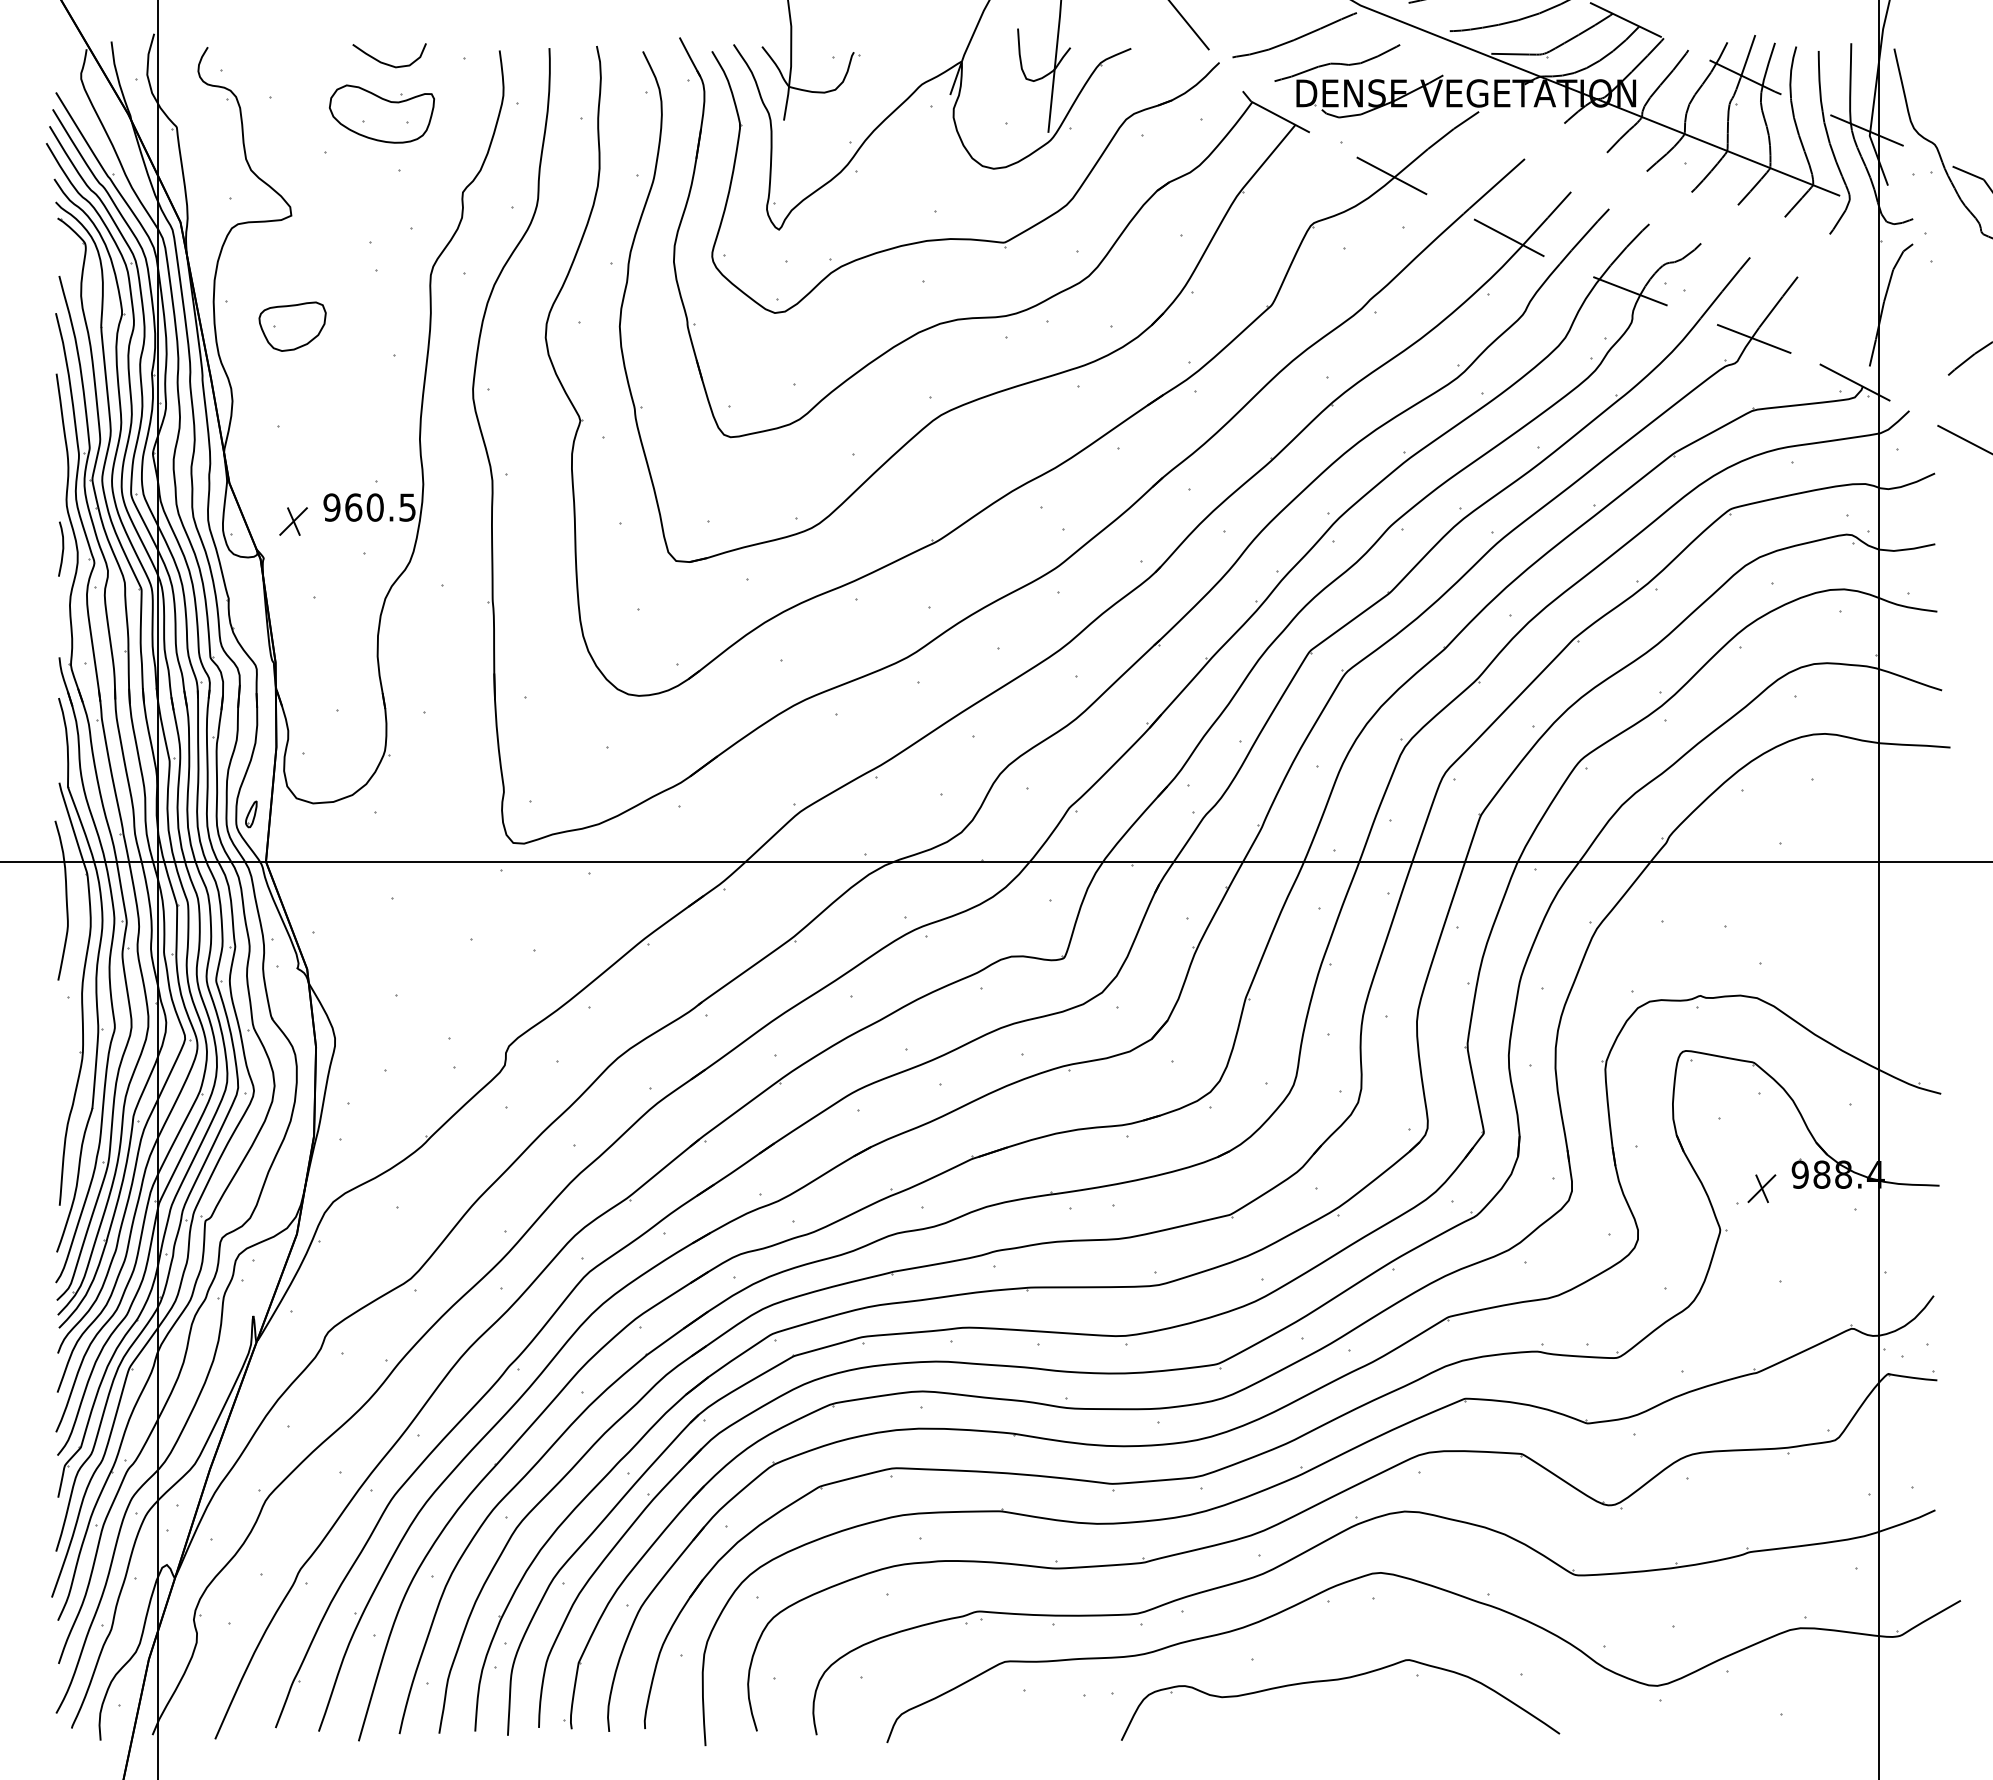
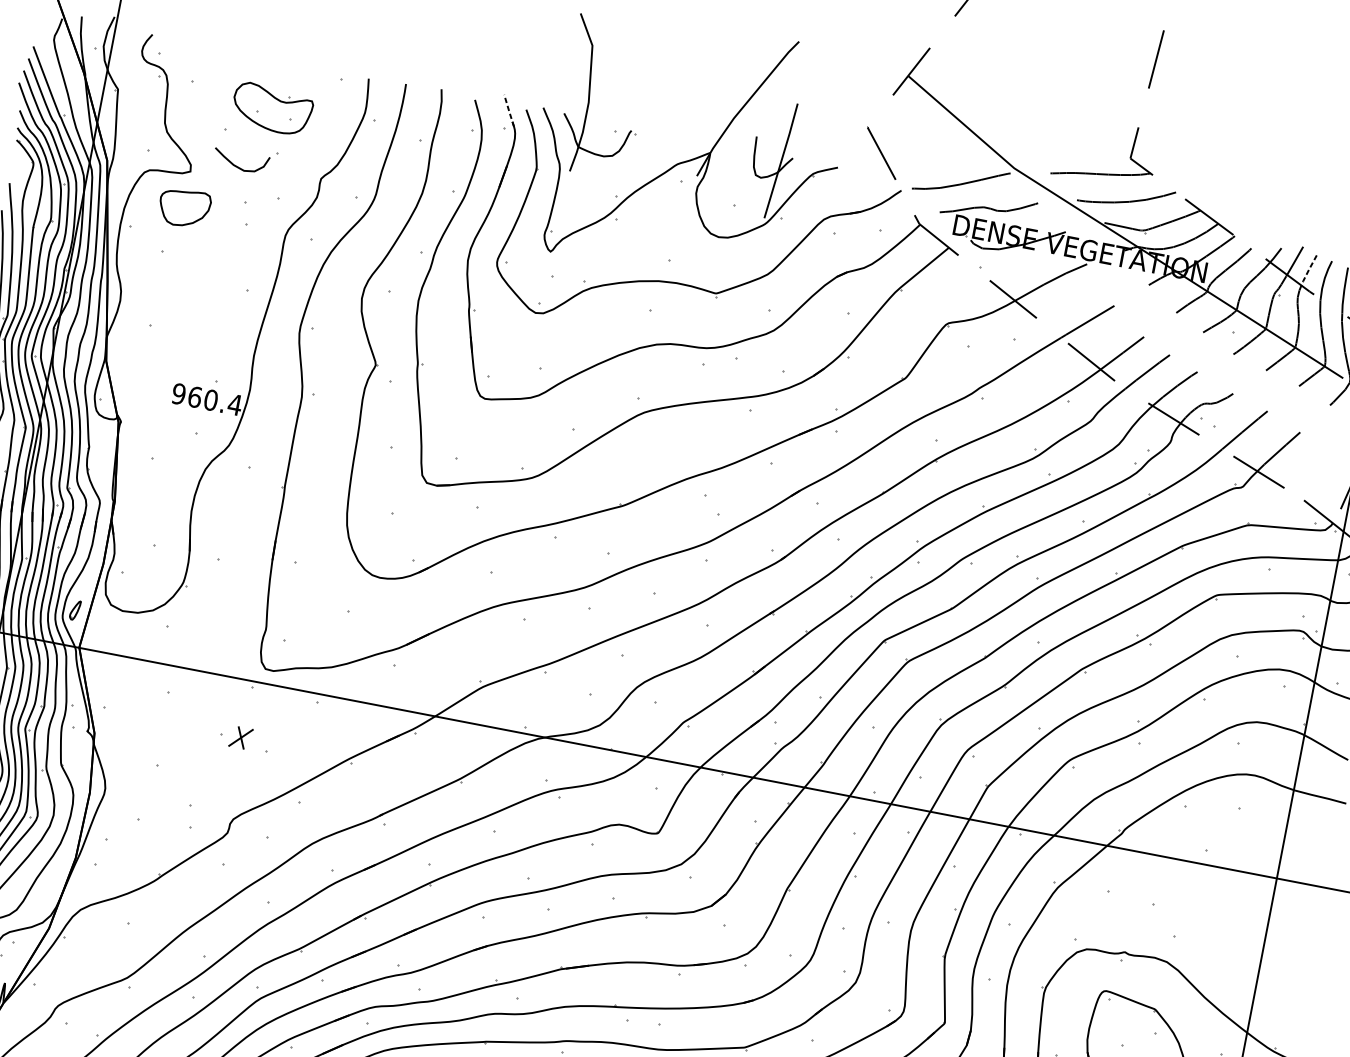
line: (690, 58) -> (509, 111), solid -> dashed
curve: (387, 63) -> (238, 166), moved
line: (1768, 63) -> (1308, 269), solid -> dashed
part: (292, 326) -> (184, 207), moved
text: (407, 507) -> (235, 404), 960.5 -> 960.4
part: (293, 521) -> (240, 737), moved

